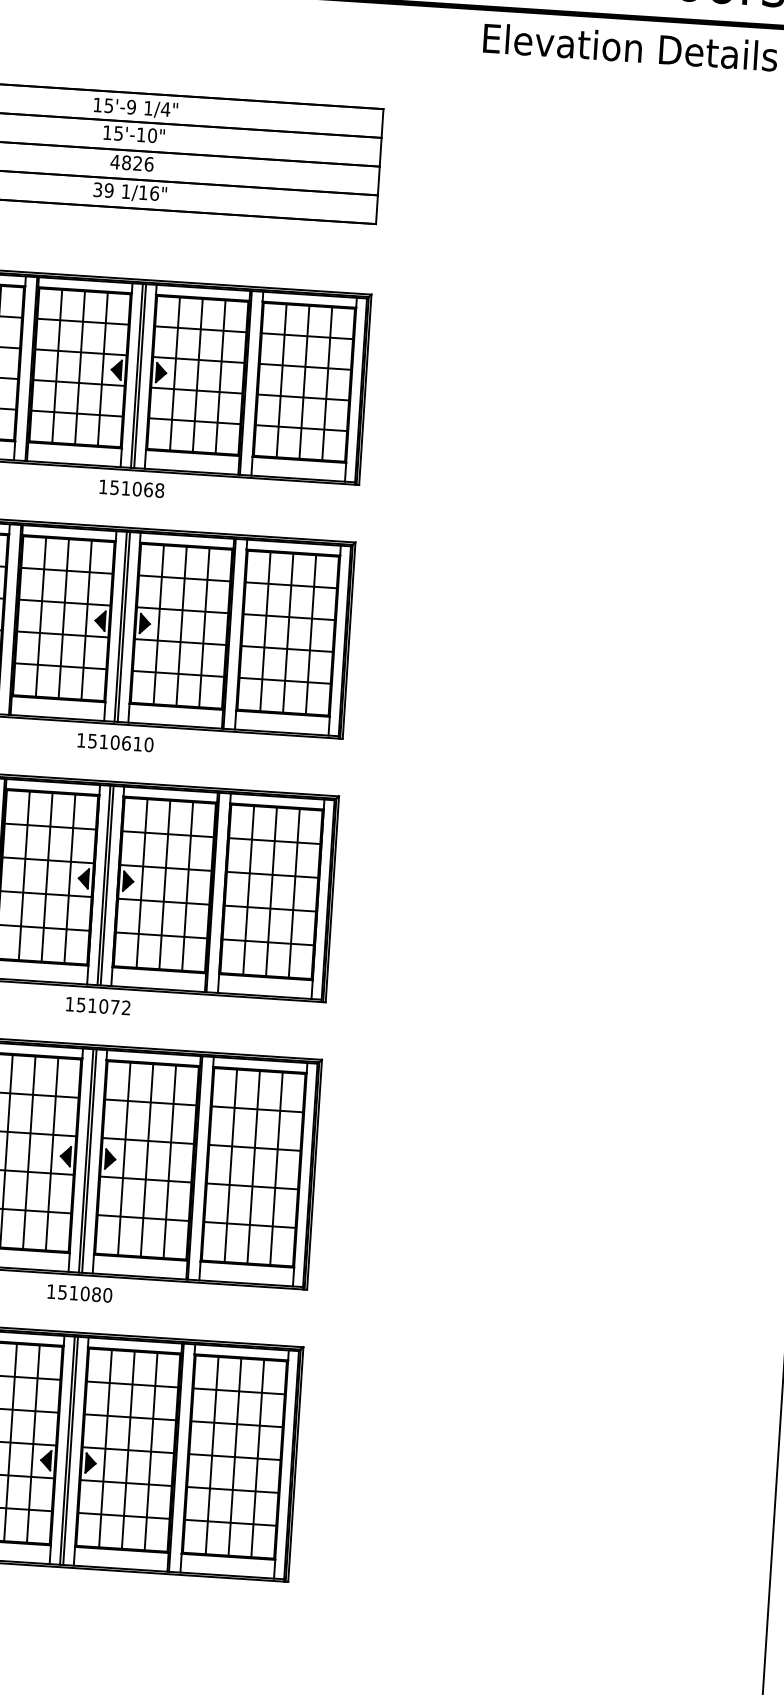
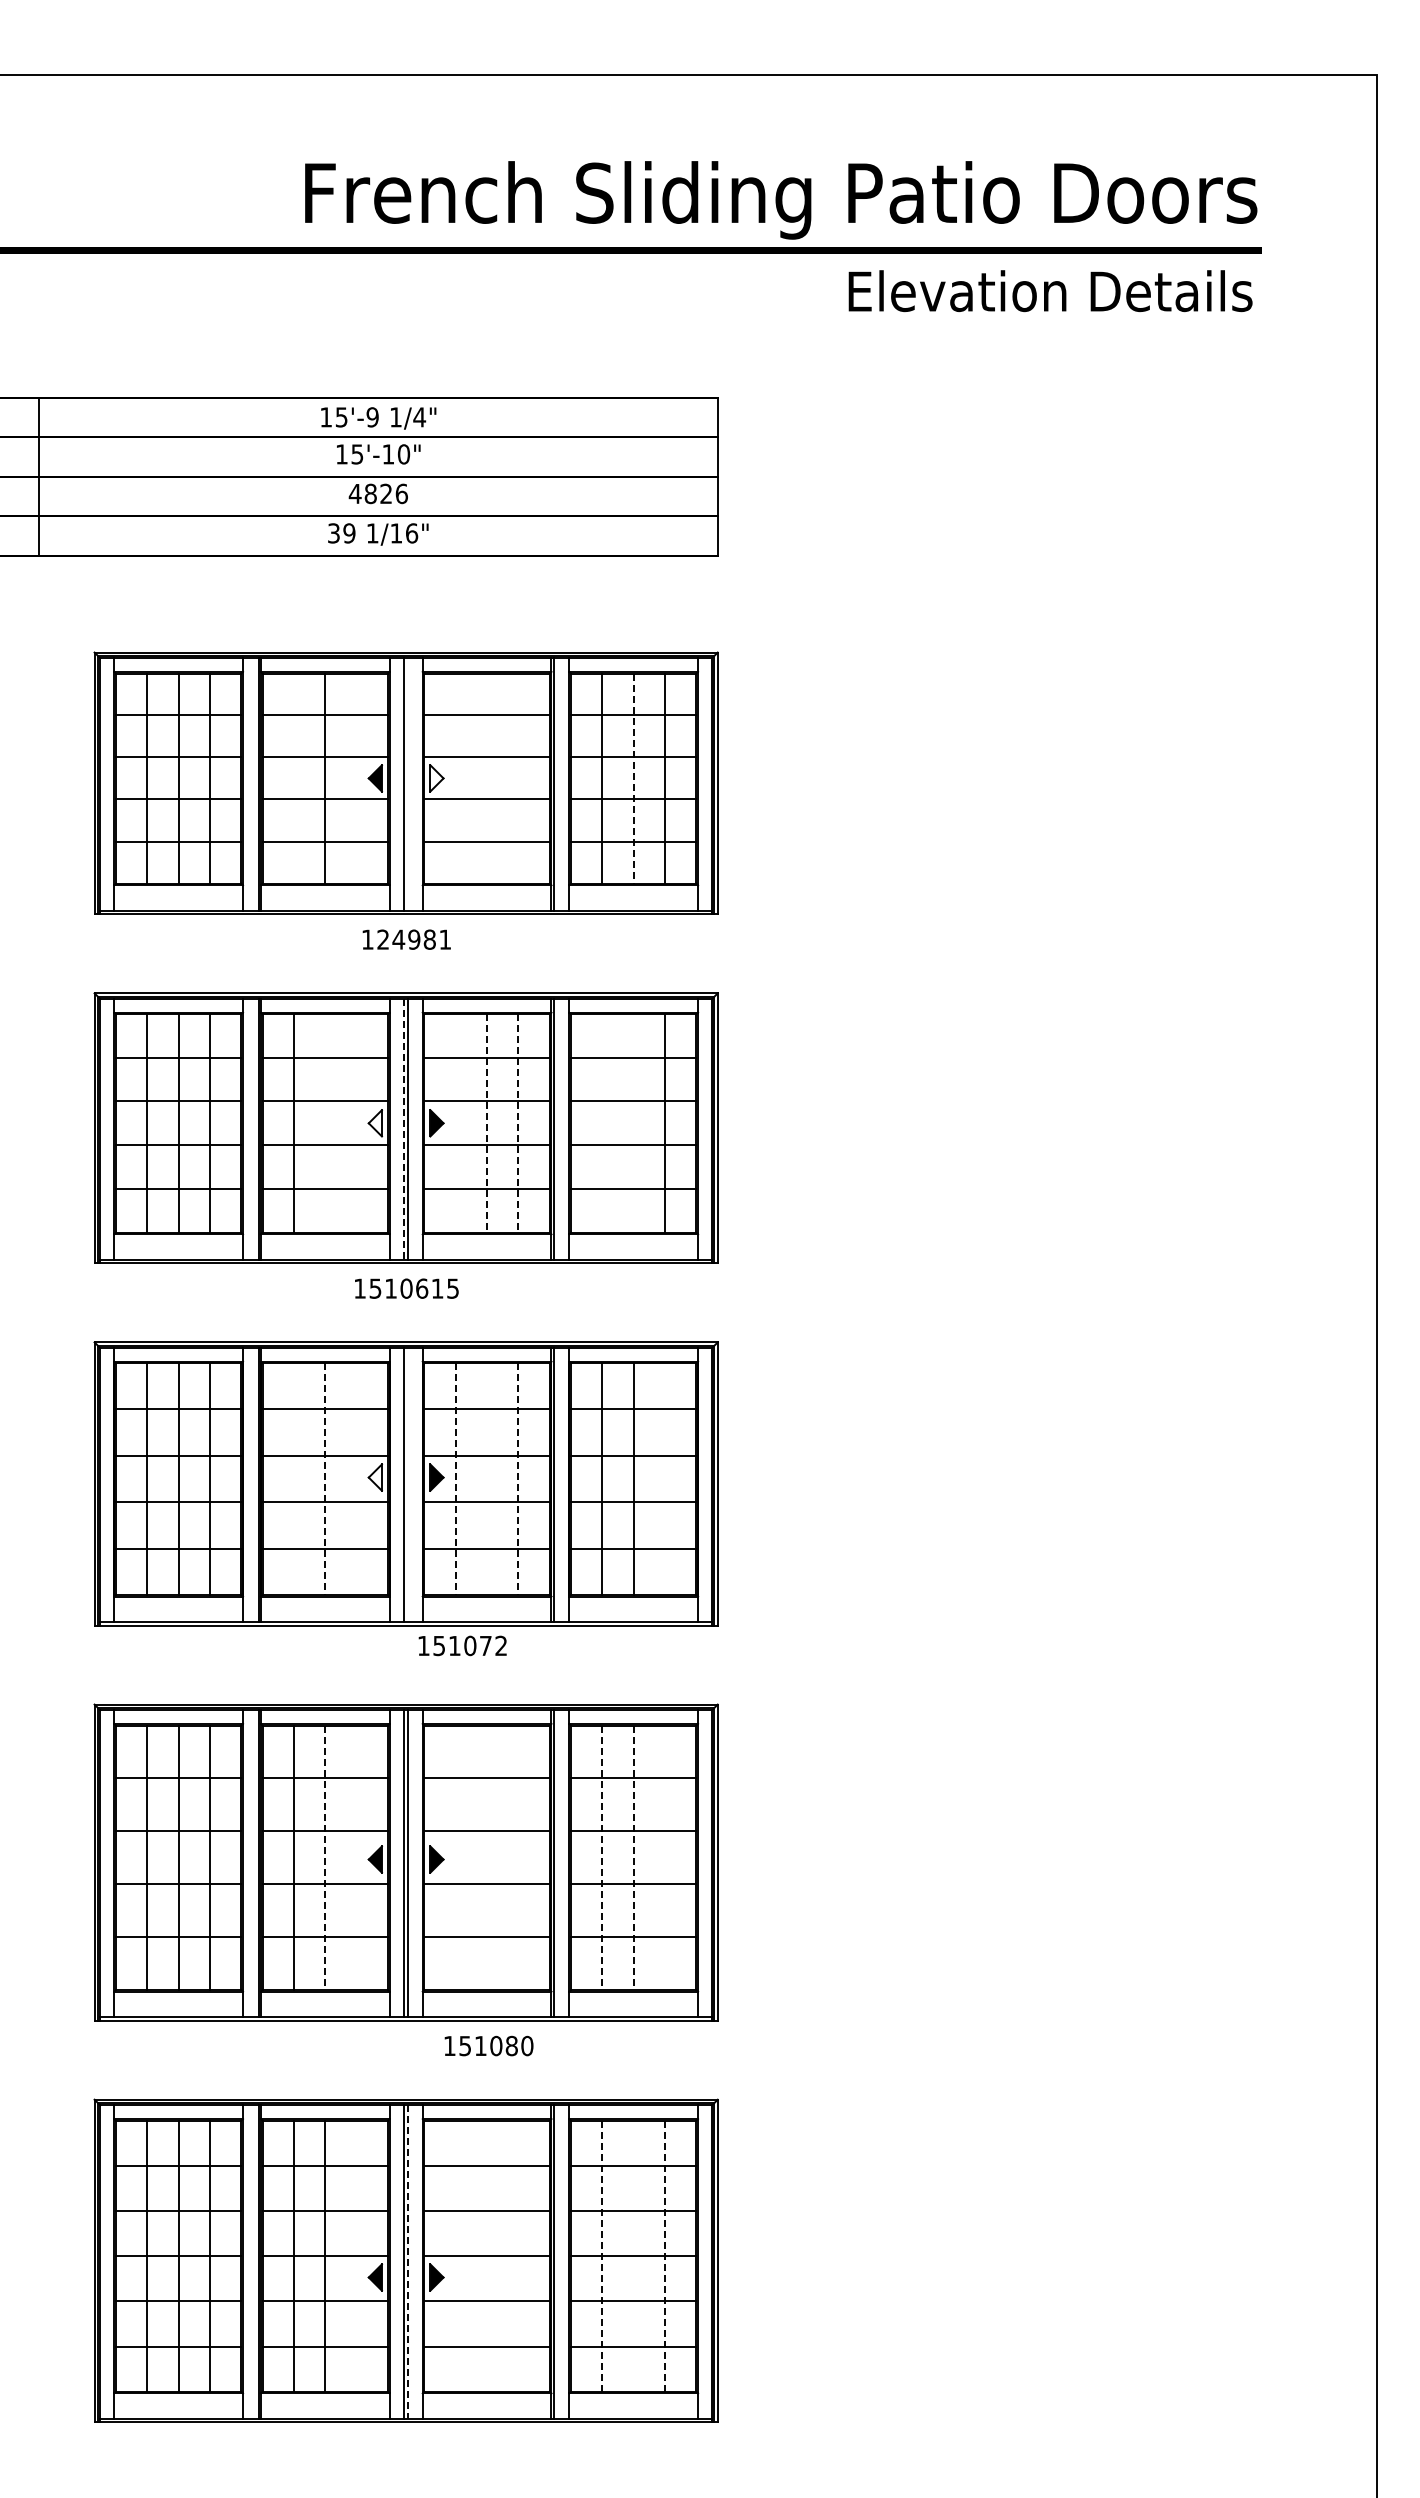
line: (56, 366) -> (293, 778), removed
line: (102, 369) -> (356, 778), removed
fill: (160, 372) -> (436, 778), removed
line: (174, 373) -> (455, 778), removed
line: (198, 375) -> (487, 778), removed
line: (140, 376) -> (408, 784), removed
line: (220, 376) -> (518, 778), removed
line: (304, 382) -> (633, 779), solid -> dashed
text: (137, 489) -> (414, 939), 151068 -> 124981
line: (64, 618) -> (325, 1123), removed
line: (86, 620) -> (356, 1123), removed
fill: (99, 620) -> (374, 1123), removed
line: (158, 624) -> (455, 1123), removed
line: (120, 627) -> (403, 1130), solid -> dashed
line: (181, 627) -> (487, 1124), solid -> dashed
line: (204, 628) -> (518, 1124), solid -> dashed
line: (265, 631) -> (602, 1123), removed
line: (288, 633) -> (633, 1123), removed
text: (149, 744) -> (453, 1288), 1510610 -> 1510615
line: (24, 875) -> (293, 1478), removed
line: (47, 877) -> (325, 1479), solid -> dashed
line: (69, 878) -> (356, 1478), removed
fill: (83, 878) -> (374, 1477), removed
line: (141, 883) -> (455, 1479), solid -> dashed
line: (165, 884) -> (487, 1478), removed
line: (107, 885) -> (408, 1485), removed
line: (187, 886) -> (518, 1479), solid -> dashed
line: (294, 892) -> (665, 1478), removed
text: (98, 1005) -> (462, 1645), moved
line: (29, 1153) -> (325, 1858), solid -> dashed
line: (52, 1154) -> (356, 1857), removed
line: (124, 1158) -> (455, 1857), removed
line: (147, 1160) -> (487, 1857), removed
line: (169, 1161) -> (518, 1857), removed
line: (230, 1166) -> (602, 1858), solid -> dashed
line: (253, 1167) -> (633, 1858), solid -> dashed
line: (276, 1168) -> (665, 1857), removed
text: (79, 1293) -> (488, 2045), moved
line: (33, 1443) -> (356, 2255), removed
line: (105, 1448) -> (455, 2255), removed
line: (128, 1449) -> (487, 2255), removed
line: (70, 1451) -> (408, 2262), solid -> dashed
line: (151, 1451) -> (518, 2255), removed
line: (212, 1455) -> (602, 2256), solid -> dashed
line: (234, 1456) -> (633, 2255), removed
line: (258, 1458) -> (665, 2256), solid -> dashed

